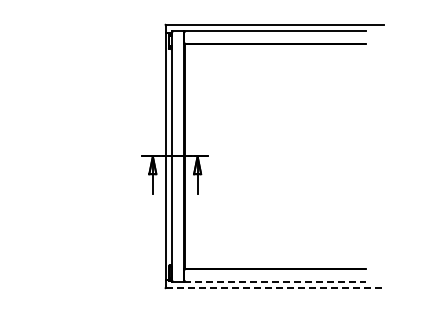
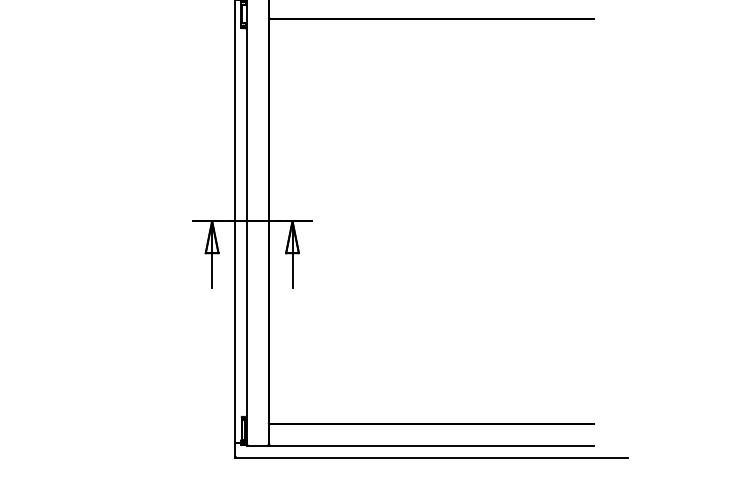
line: (275, 281) -> (432, 445), dashed -> solid
line: (275, 288) -> (432, 458), dashed -> solid

